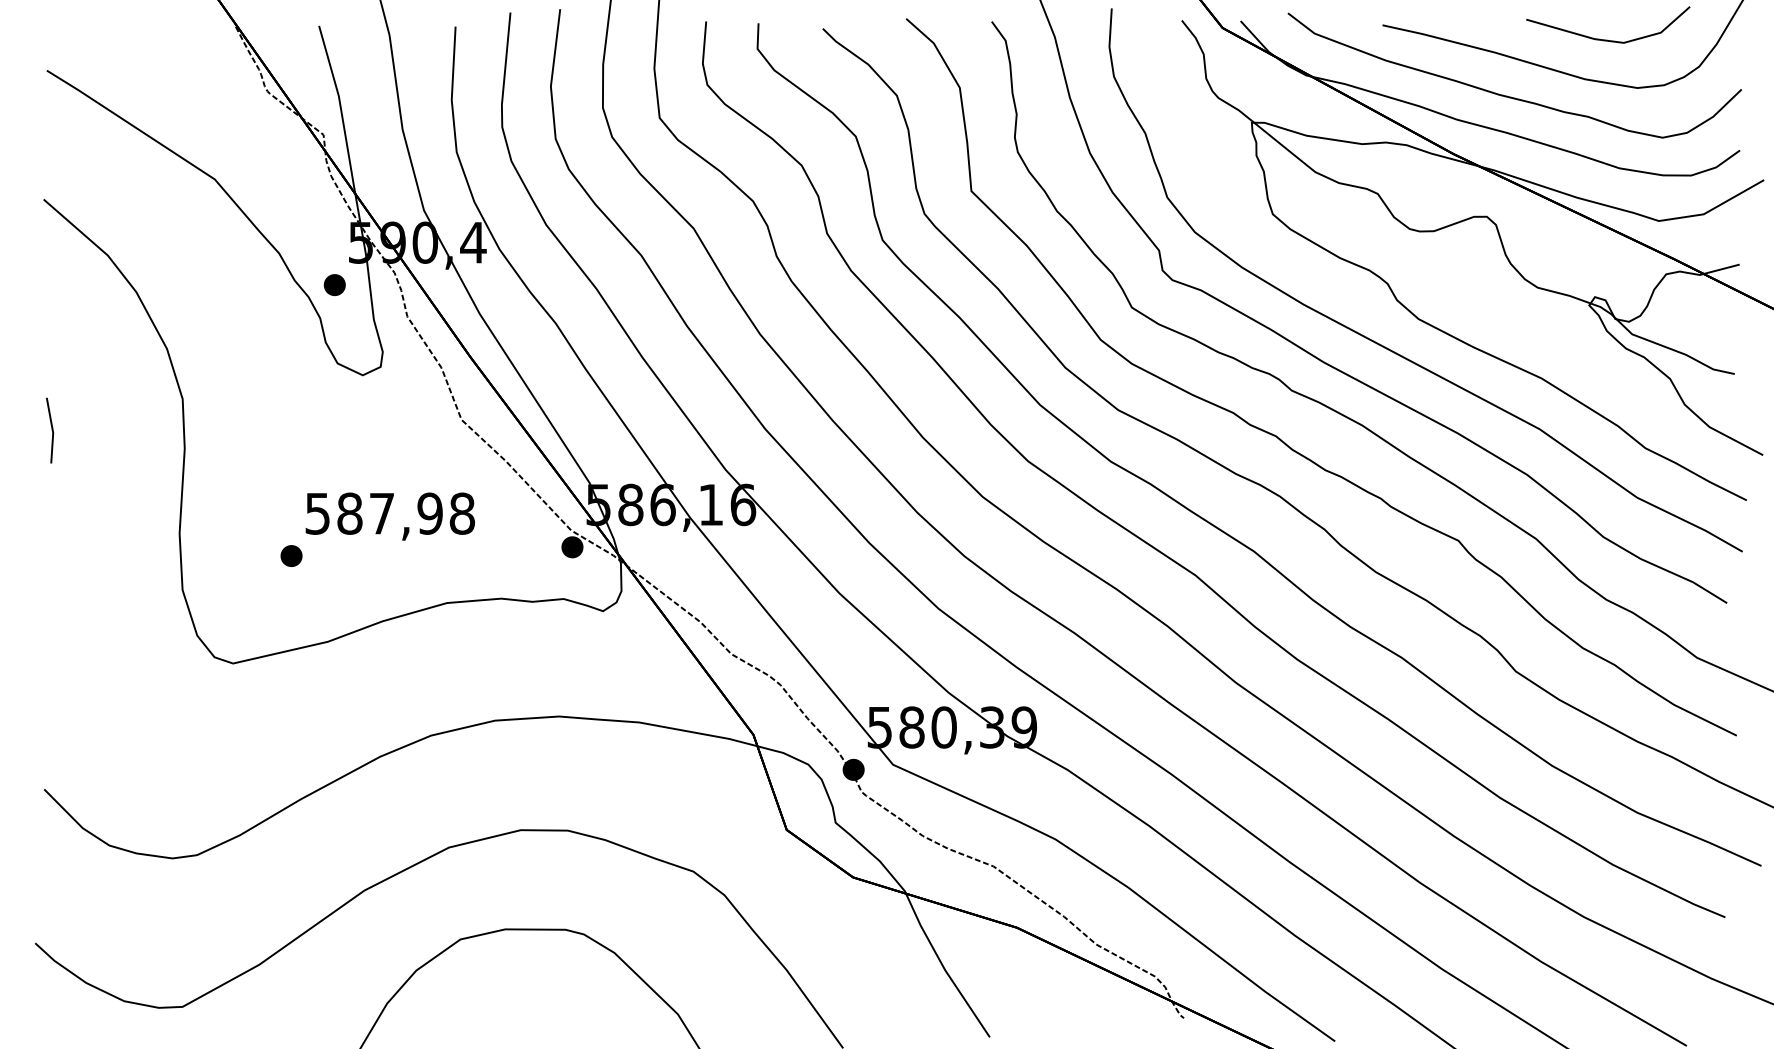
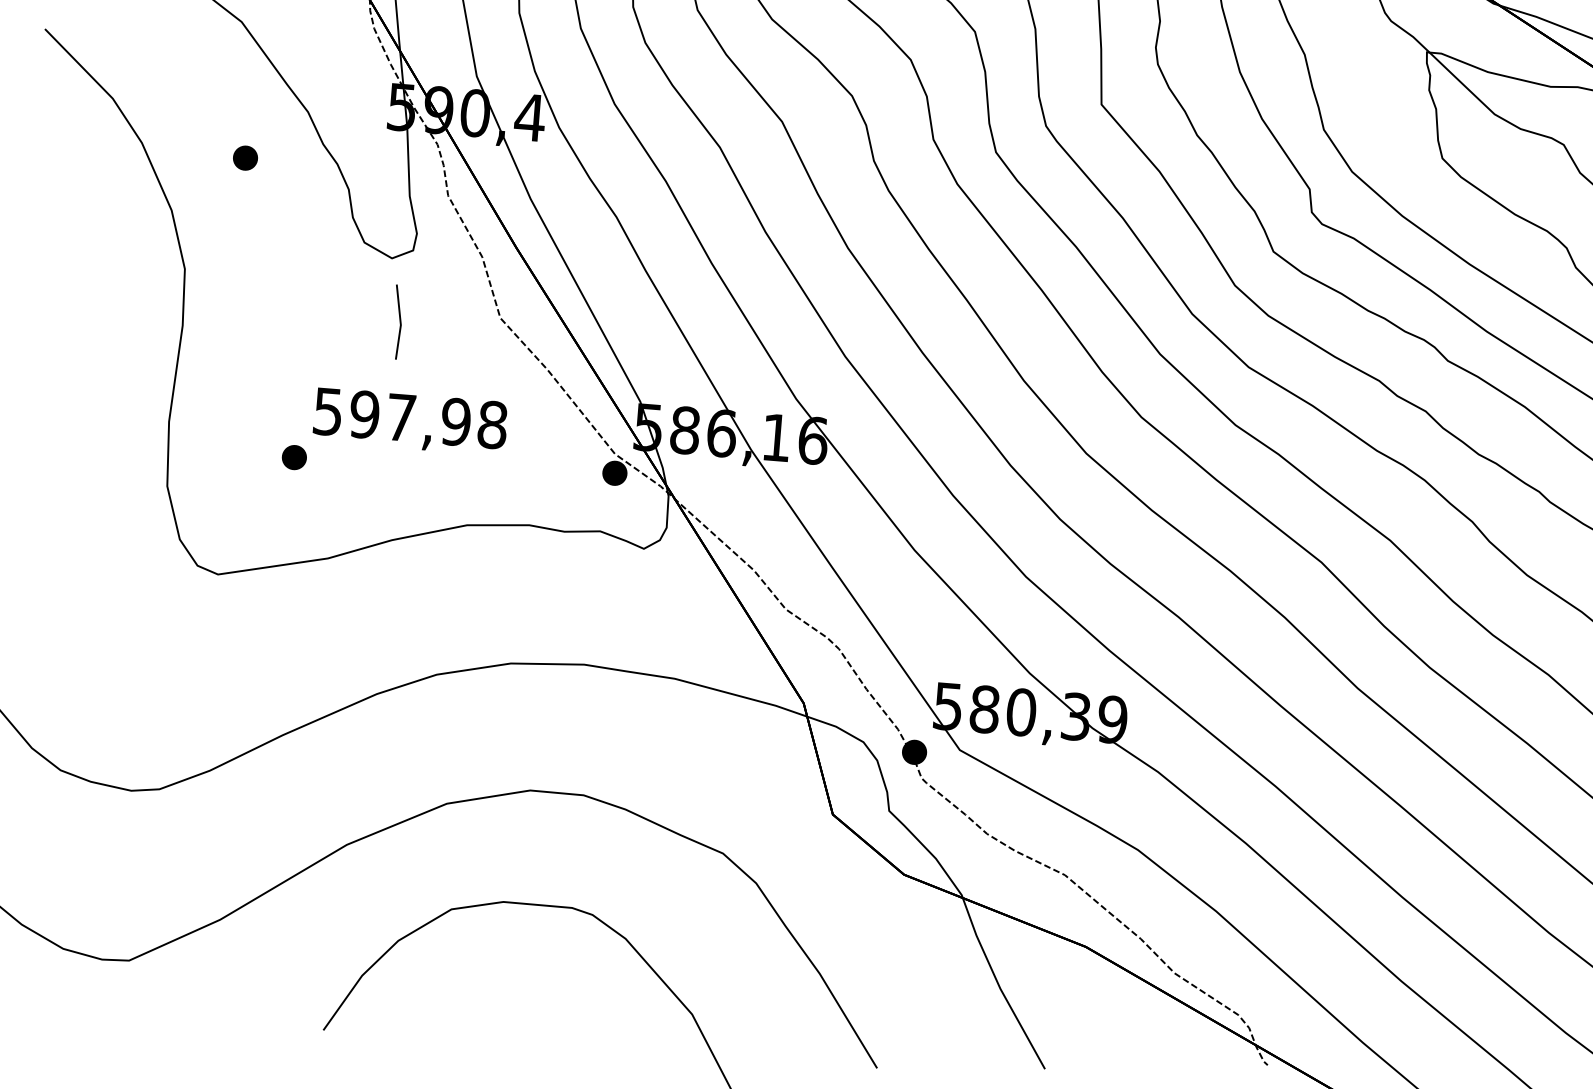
part: (334, 285) -> (245, 158), moved
line: (51, 430) -> (399, 322), moved
text: (349, 513) -> (364, 414), 587,98 -> 597,98

